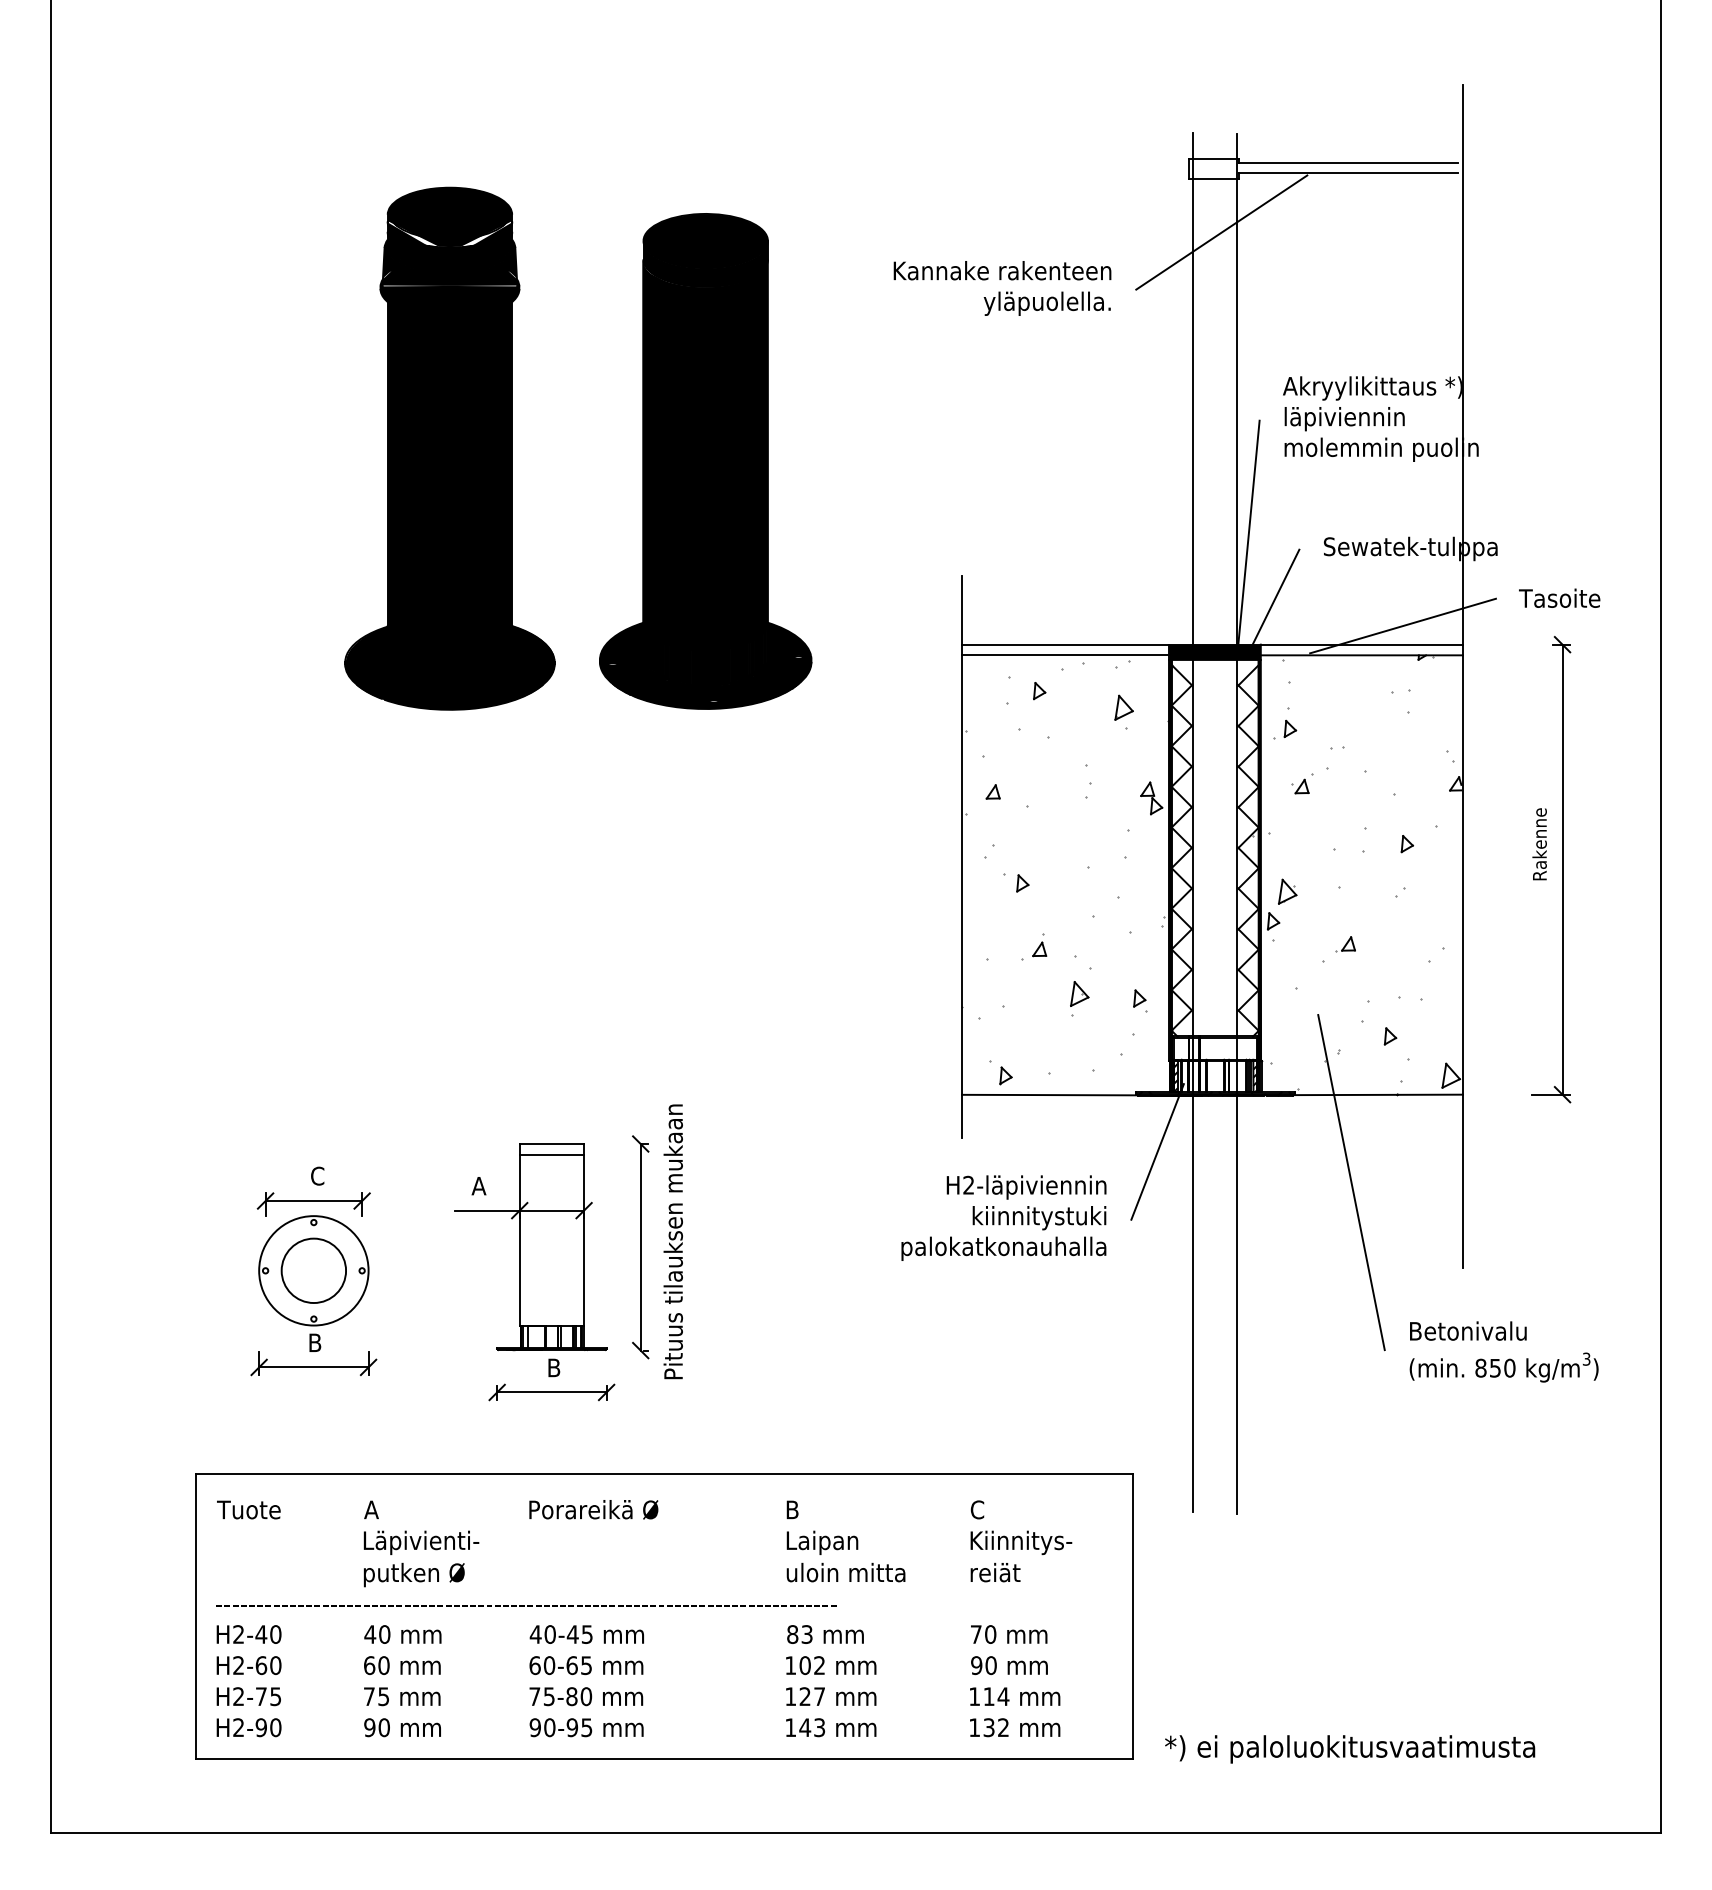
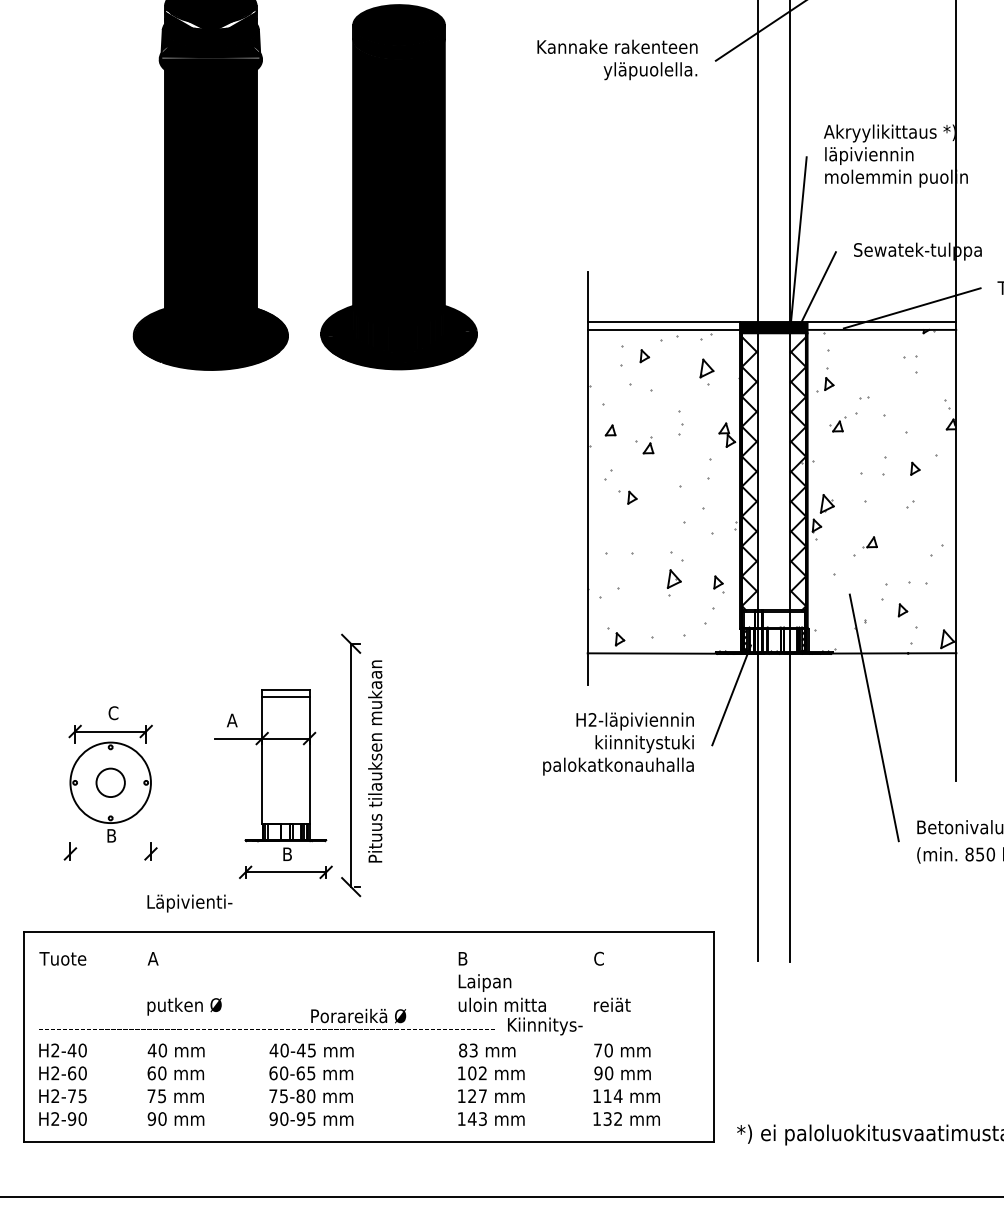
part: (1039, 945) -> (648, 445), moved
part: (640, 1247) -> (351, 765), size x1.6
circle: (313, 1270) -> (110, 782), size x0.6
line: (313, 1367) -> (110, 853), removed
text: (593, 1509) -> (358, 1015), moved
text: (421, 1542) -> (189, 903), moved
text: (1021, 1542) -> (545, 1026), moved

